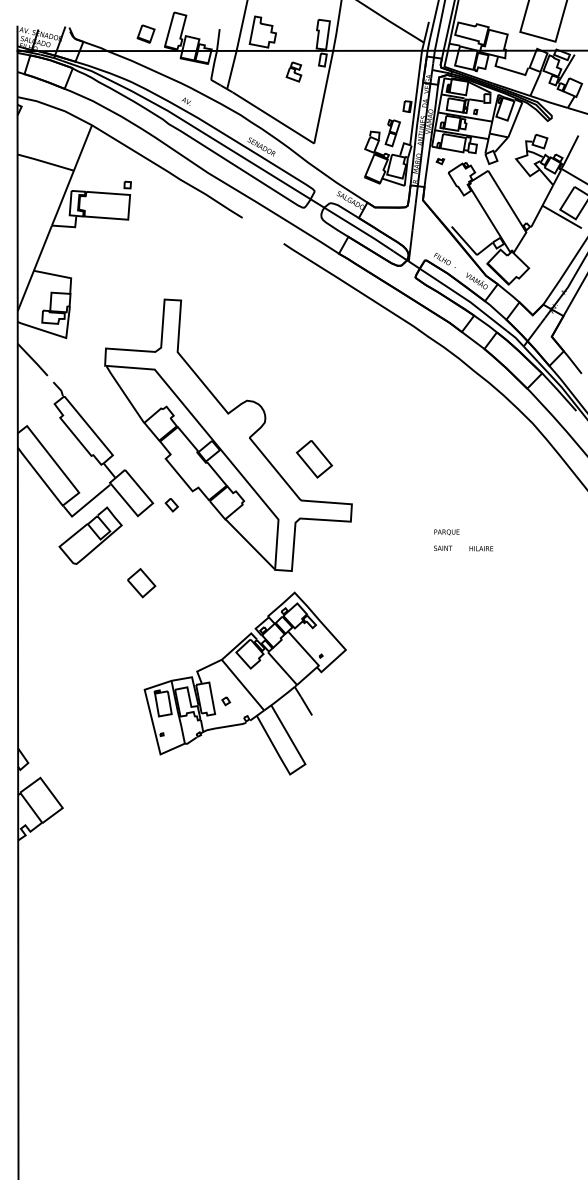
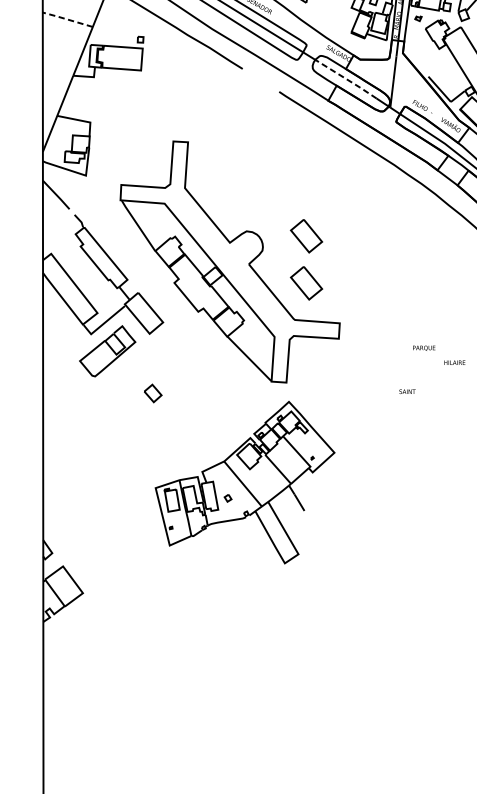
line: (44, 162) -> (66, 19), solid -> dashed
line: (359, 229) -> (346, 79), solid -> dashed
part: (314, 406) -> (306, 236), added
part: (171, 505) -> (179, 324), removed
text: (443, 547) -> (407, 391), moved
part: (141, 583) -> (152, 393), size x0.7

